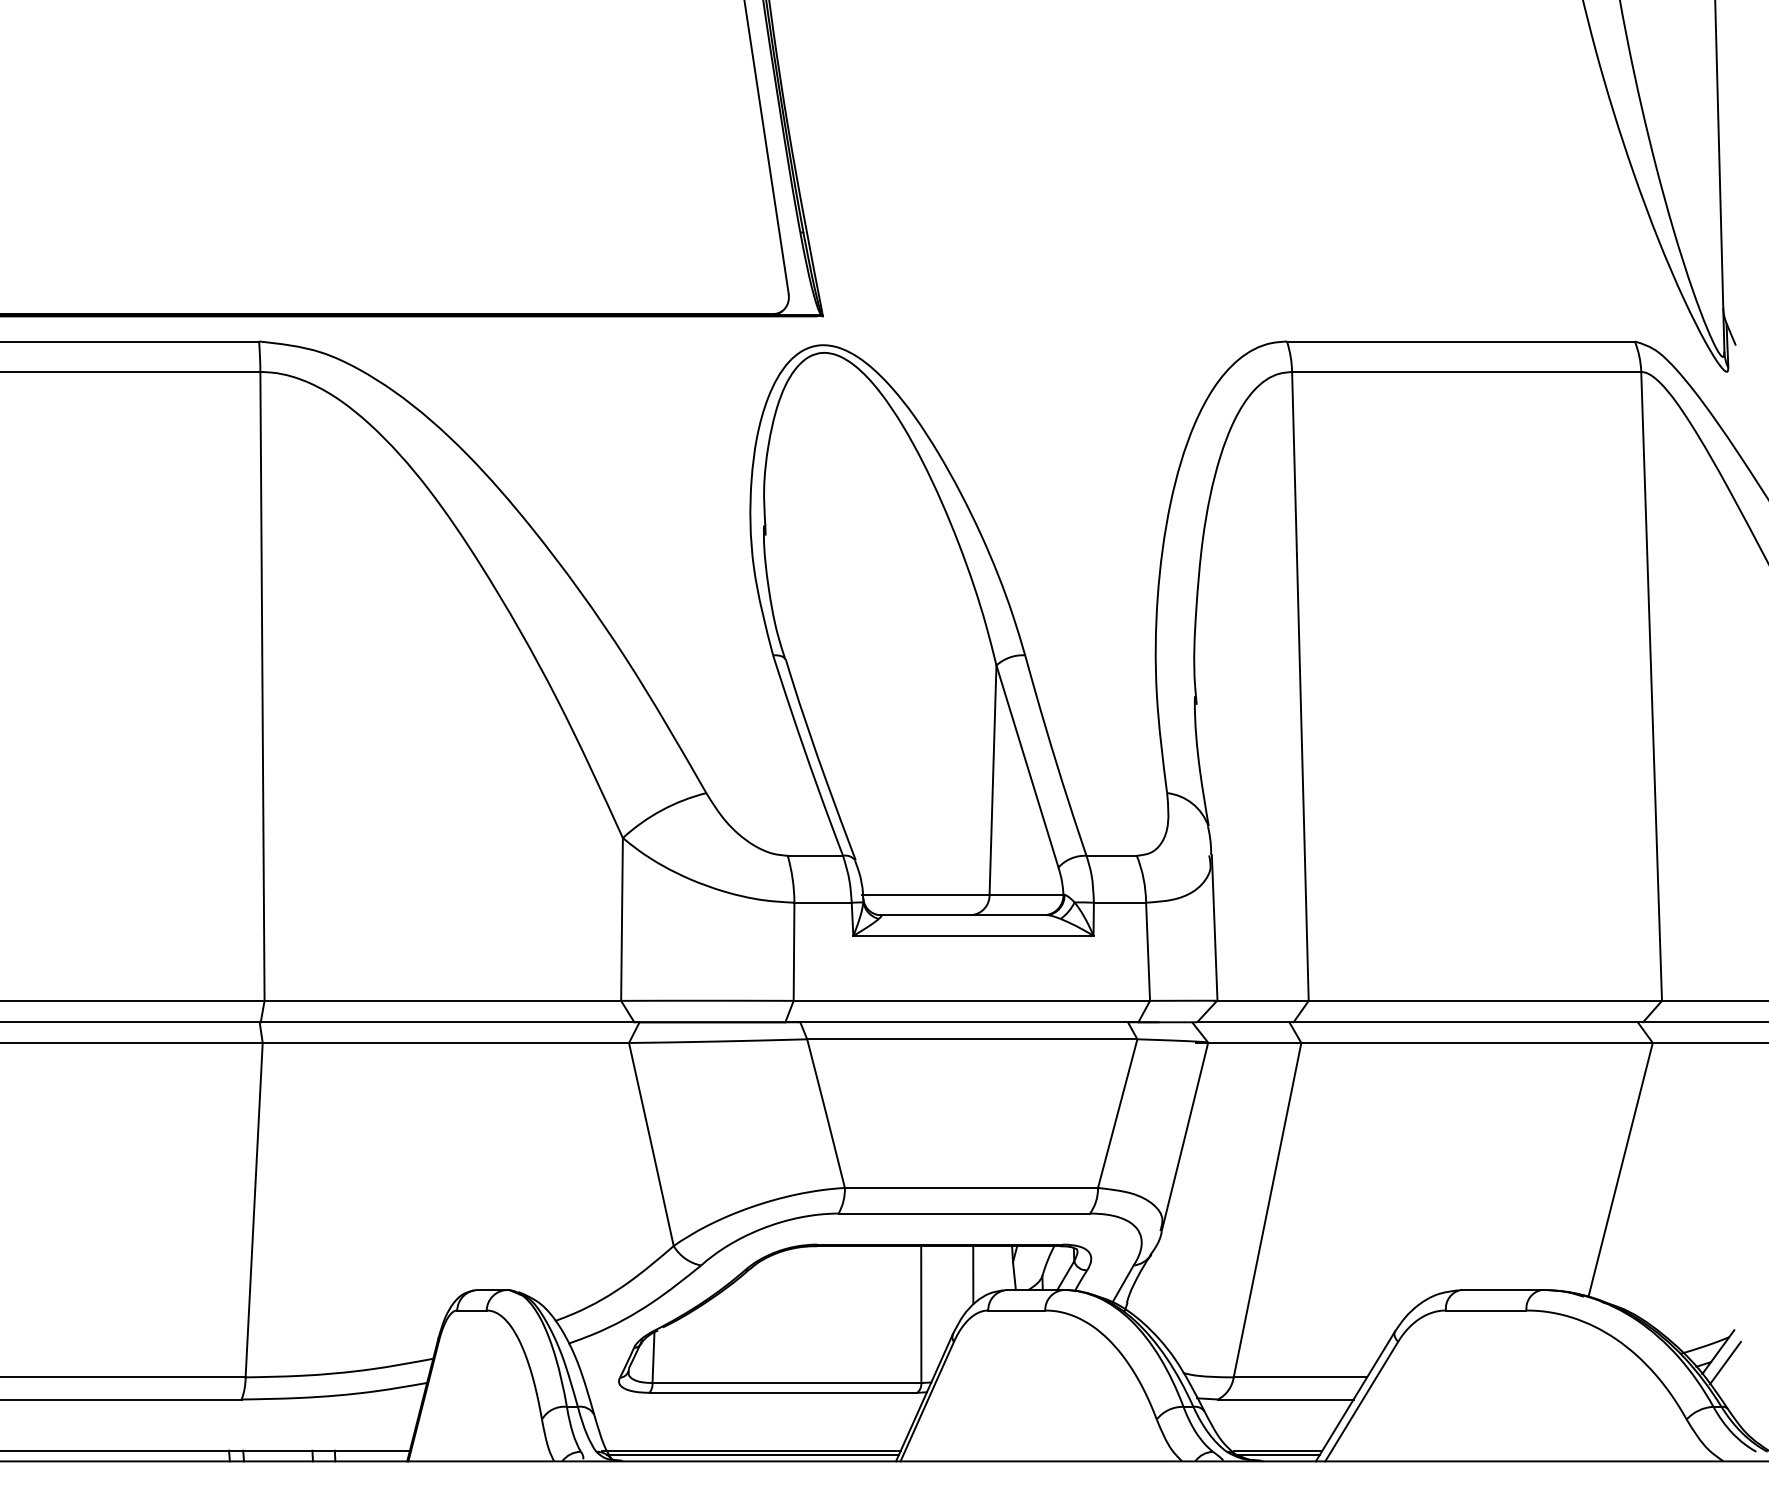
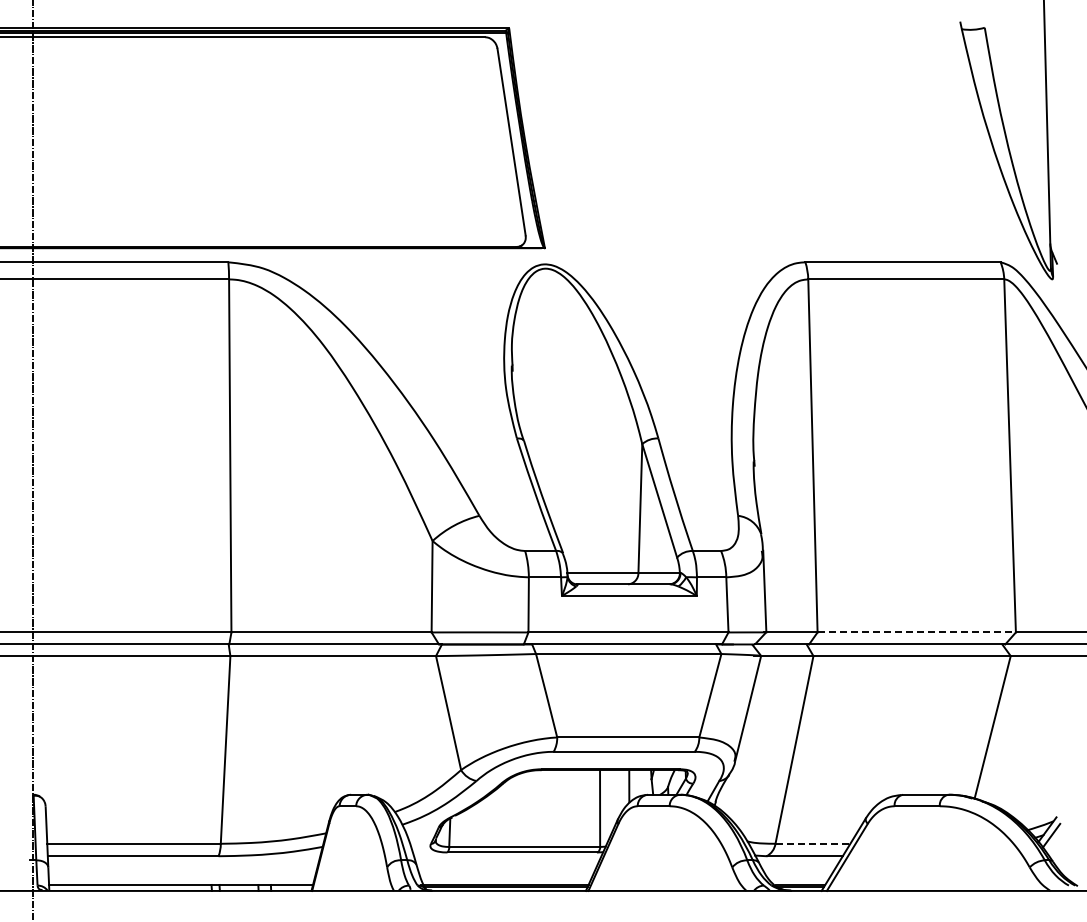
line: (1486, 1000) -> (917, 632), solid -> dashed
line: (1301, 1376) -> (813, 843), solid -> dashed

